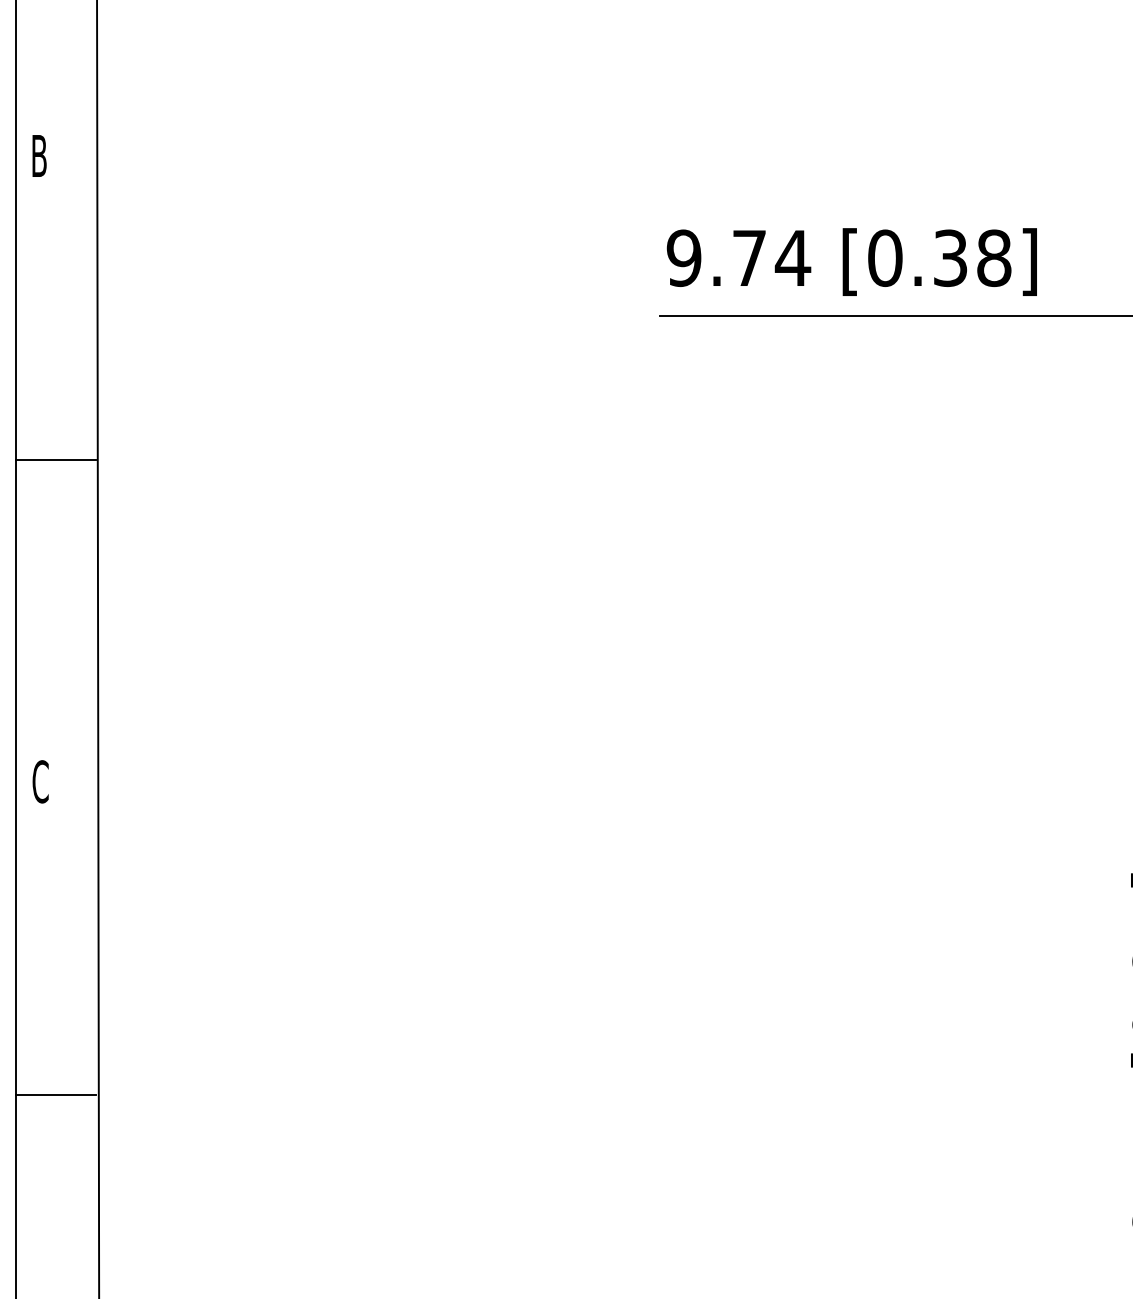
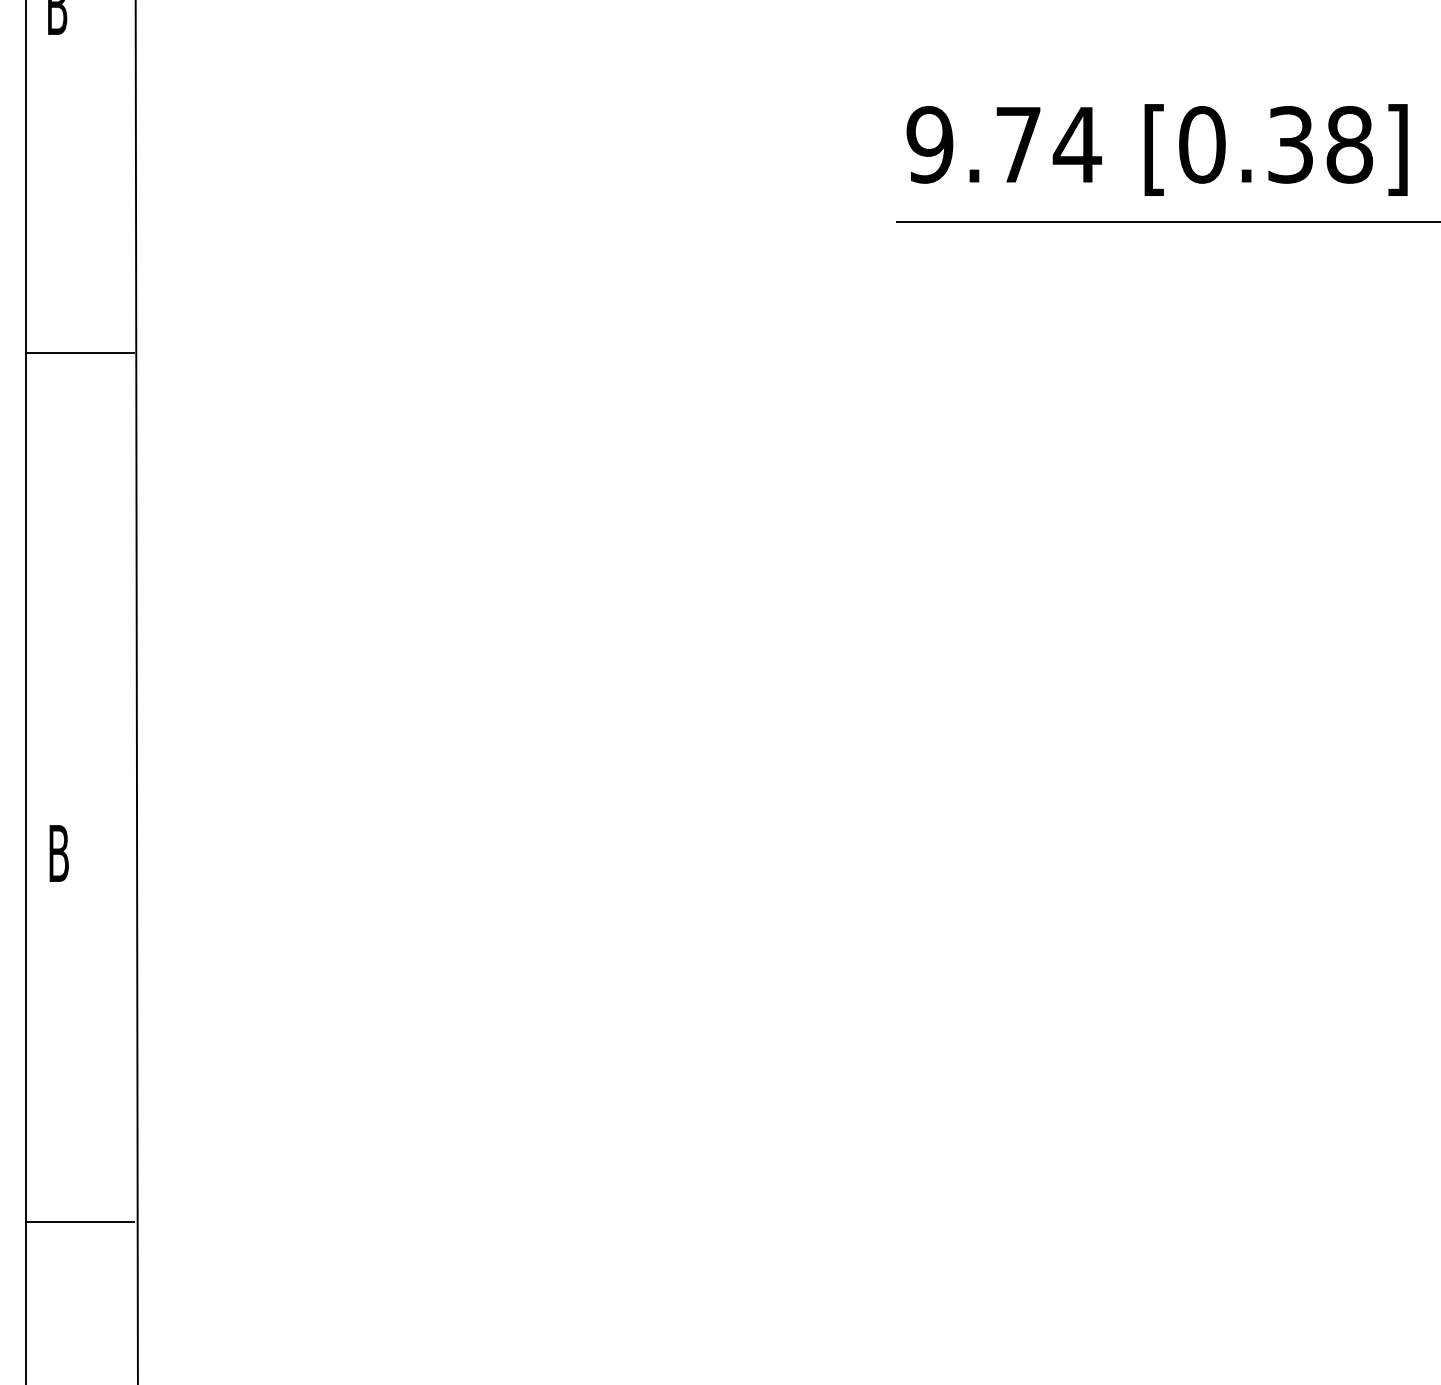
line: (55, 460) -> (79, 353), moved
text: (40, 781) -> (58, 853), C -> B
line: (55, 1094) -> (79, 1221), moved

